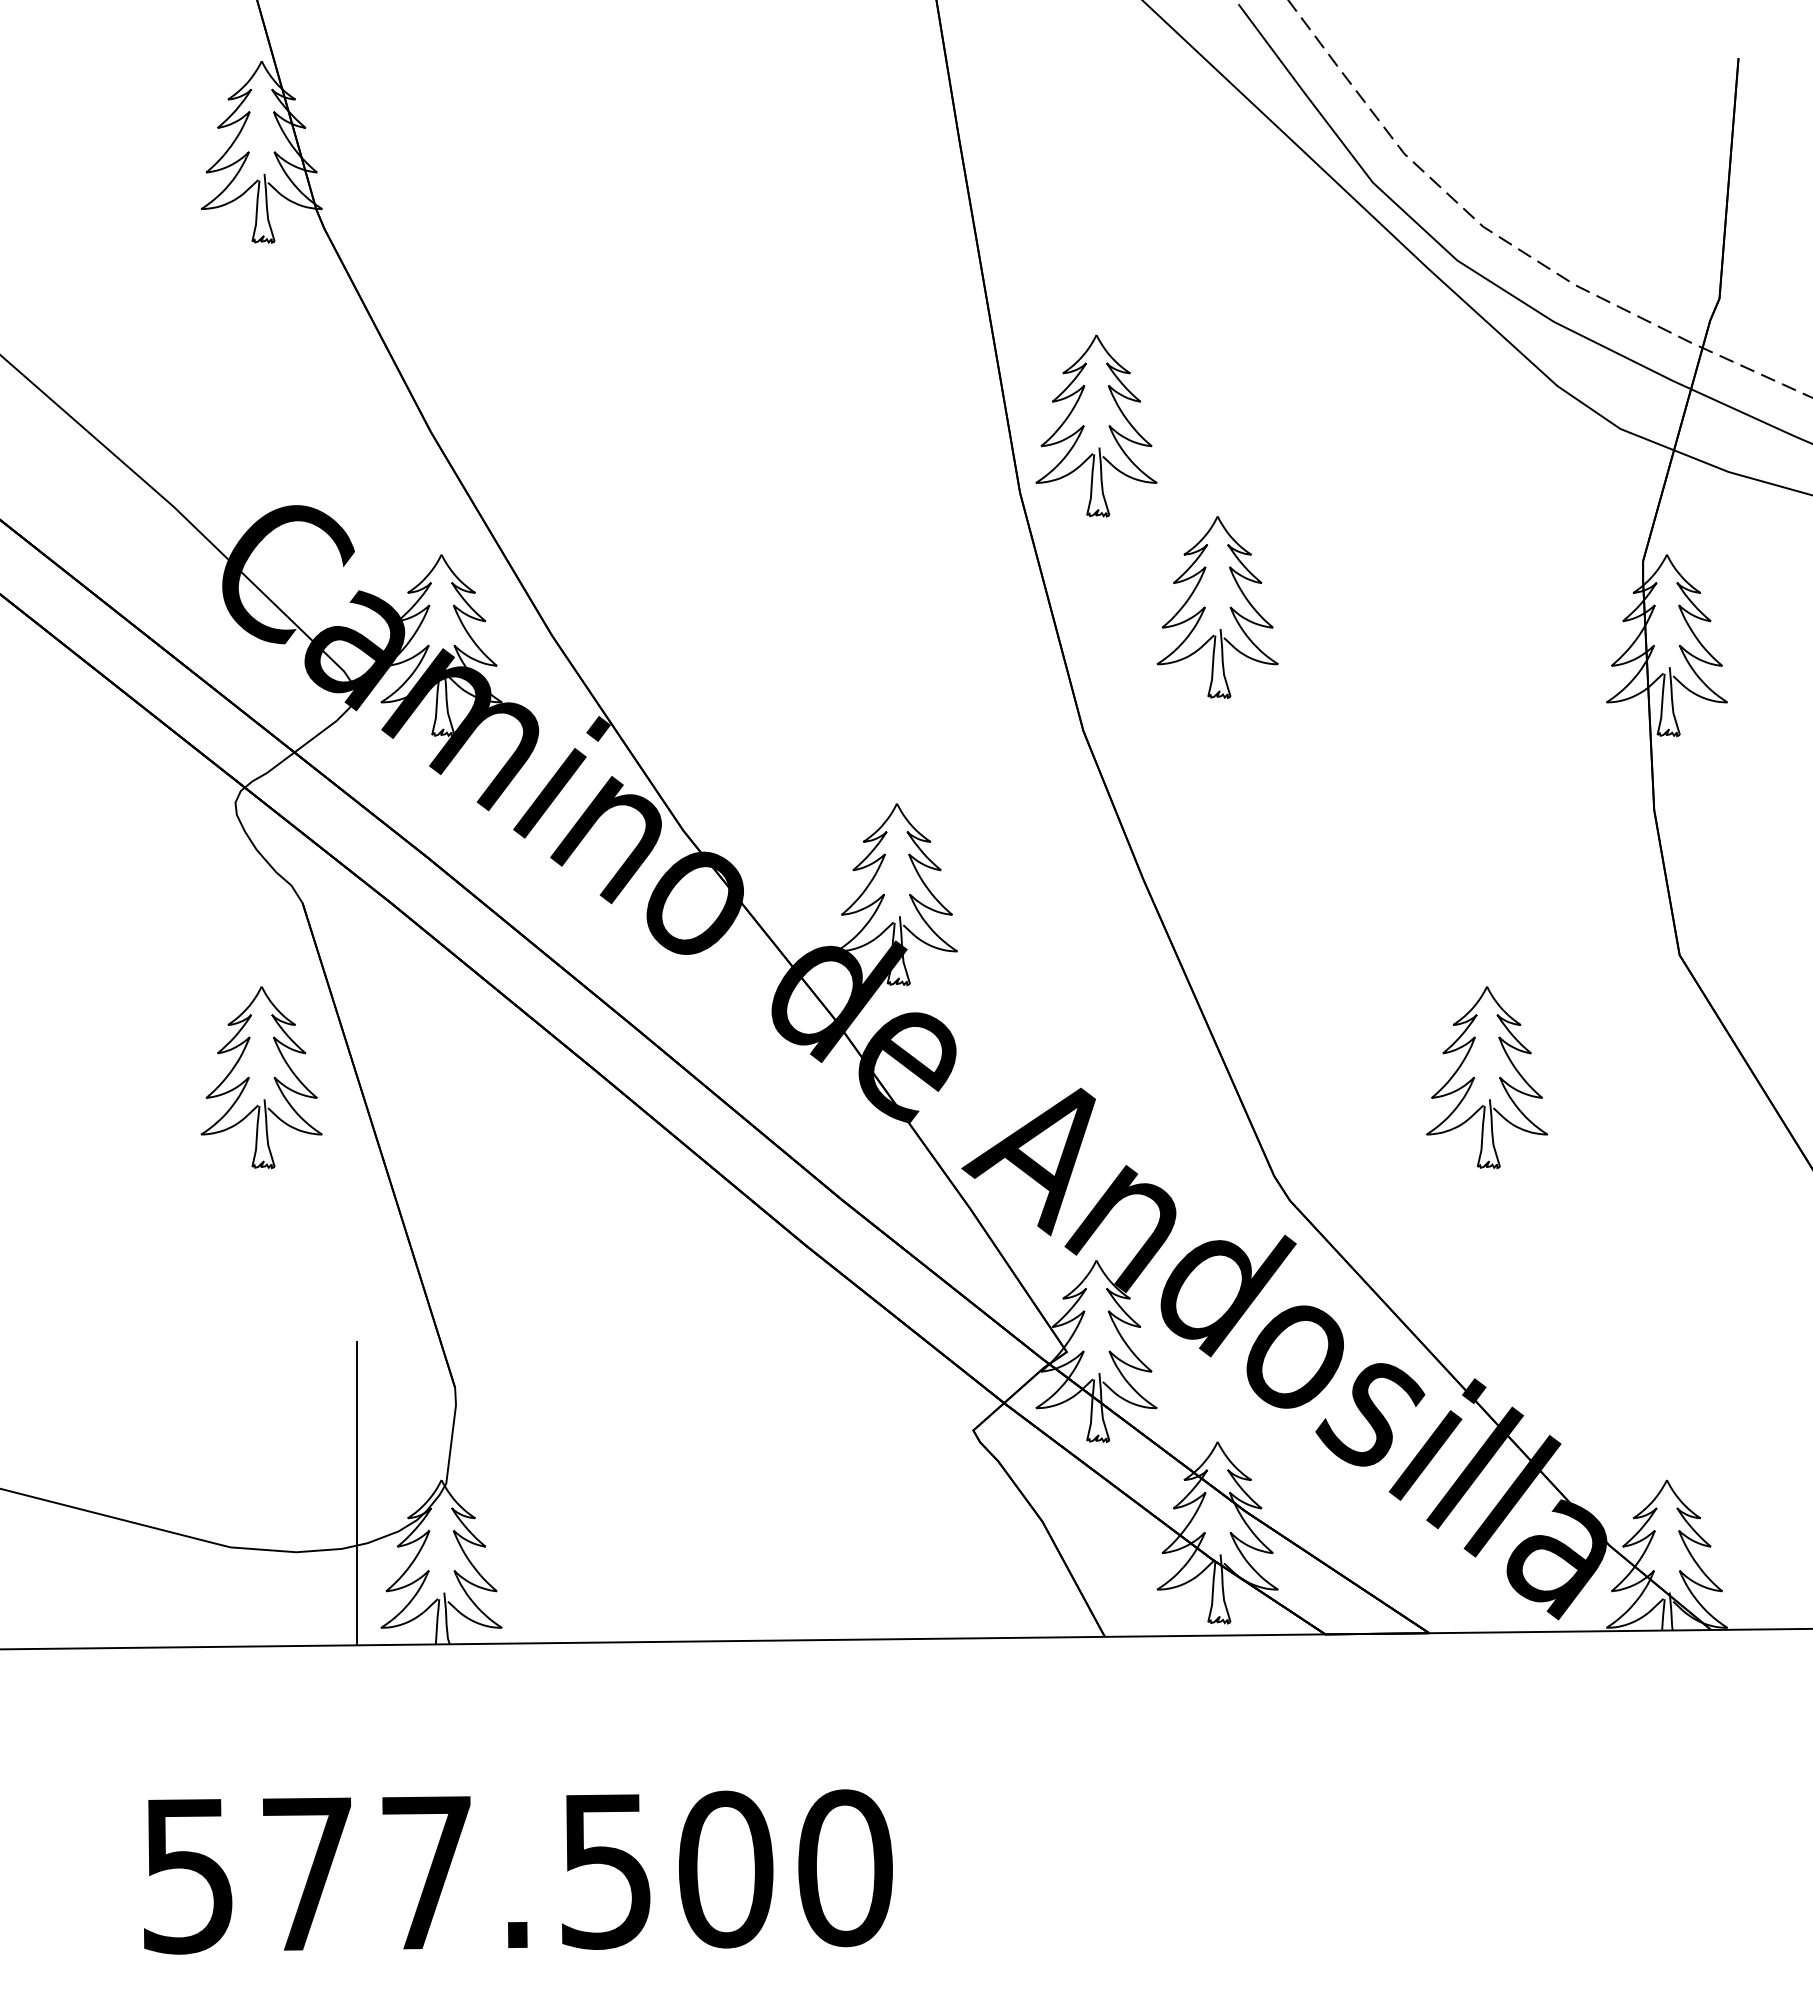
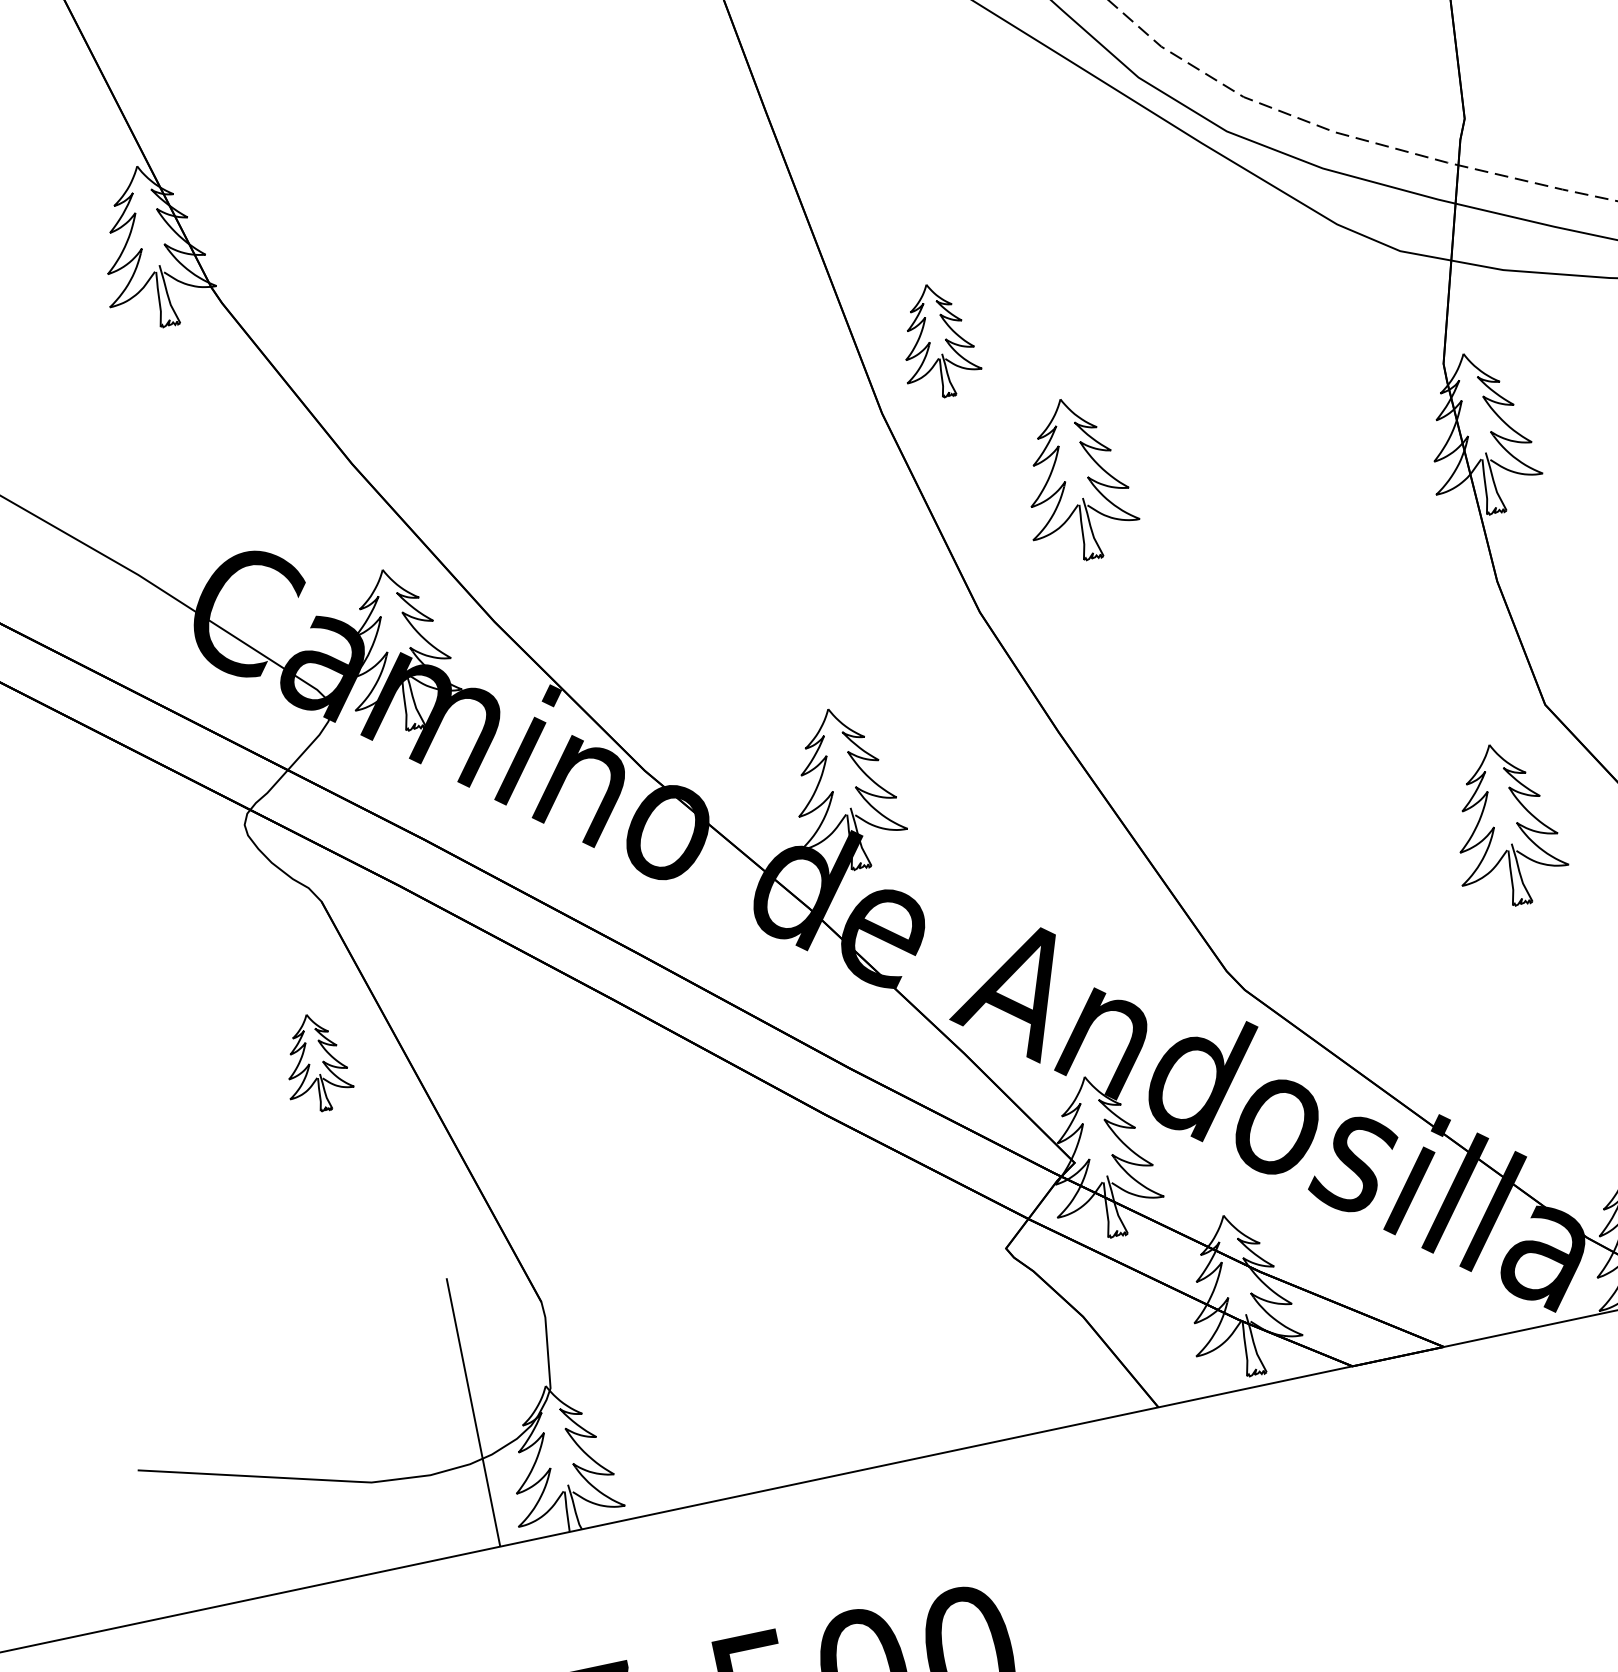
part: (1096, 425) -> (937, 340), size x0.7
part: (261, 1077) -> (316, 1062), size x0.6
part: (1474, 1077) -> (1494, 827), moved

